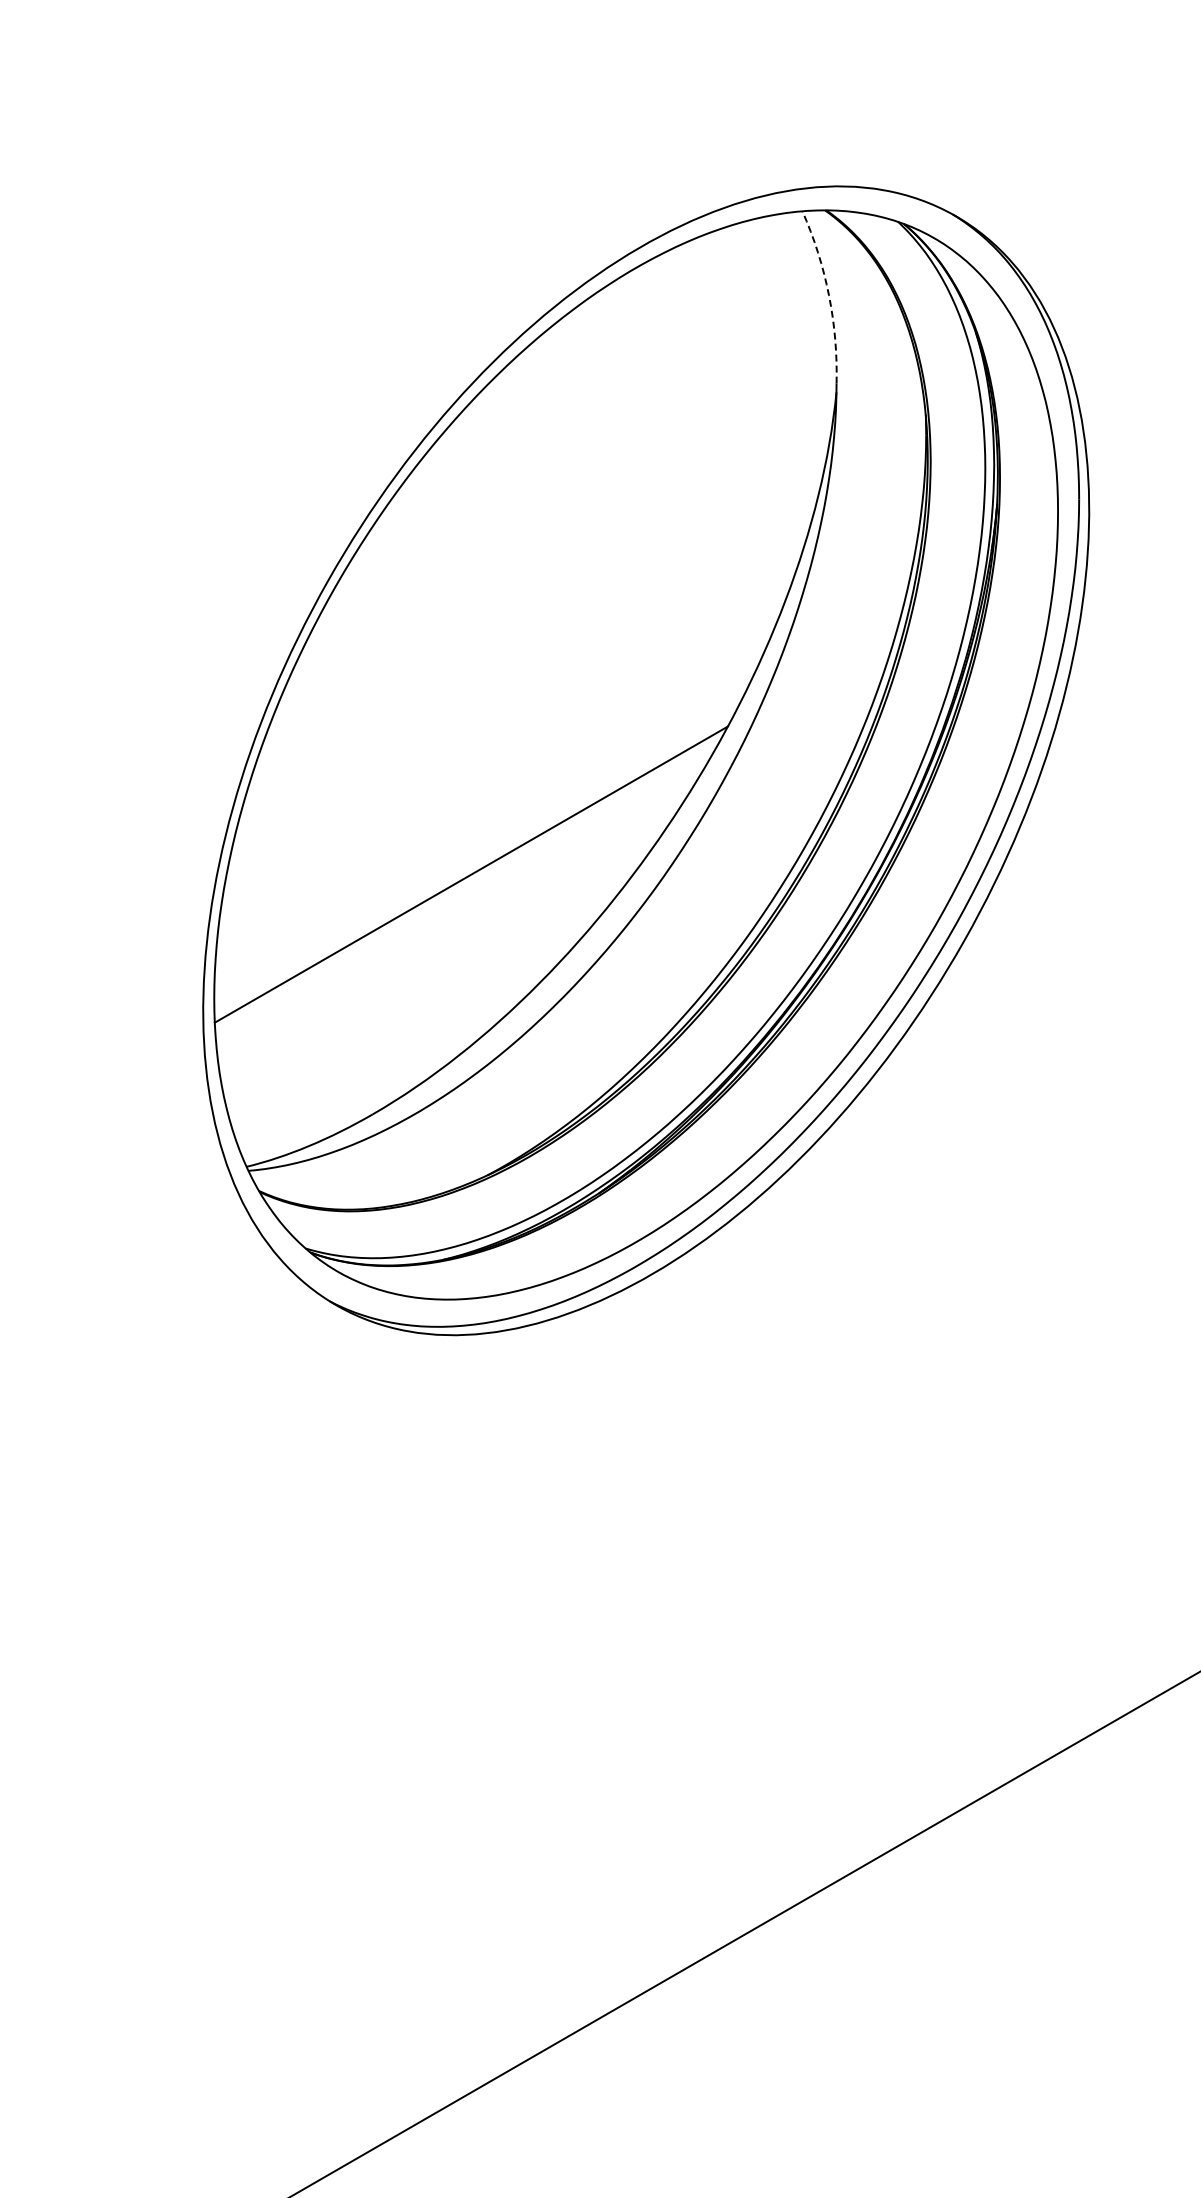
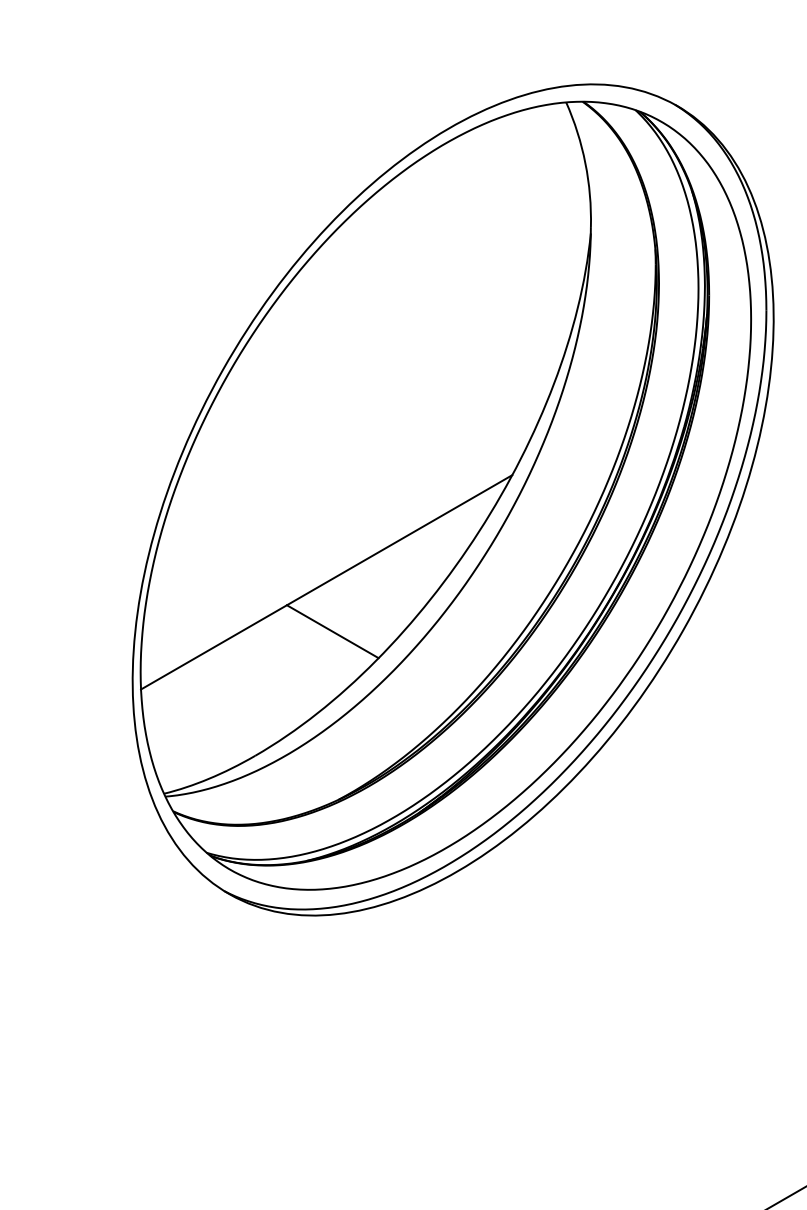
arc: (829, 295) -> (585, 163), dashed -> solid
line: (479, 942) -> (332, 631), added

